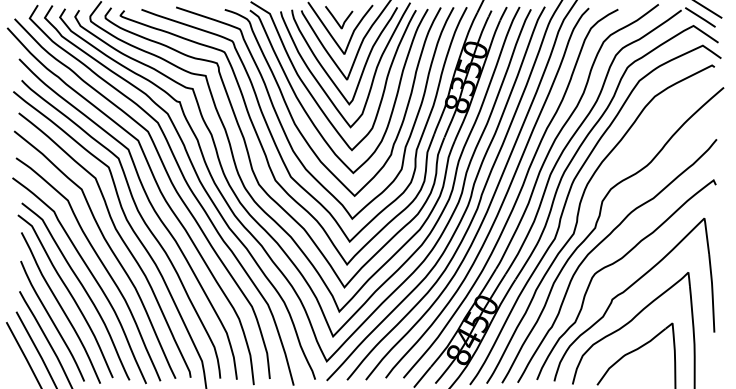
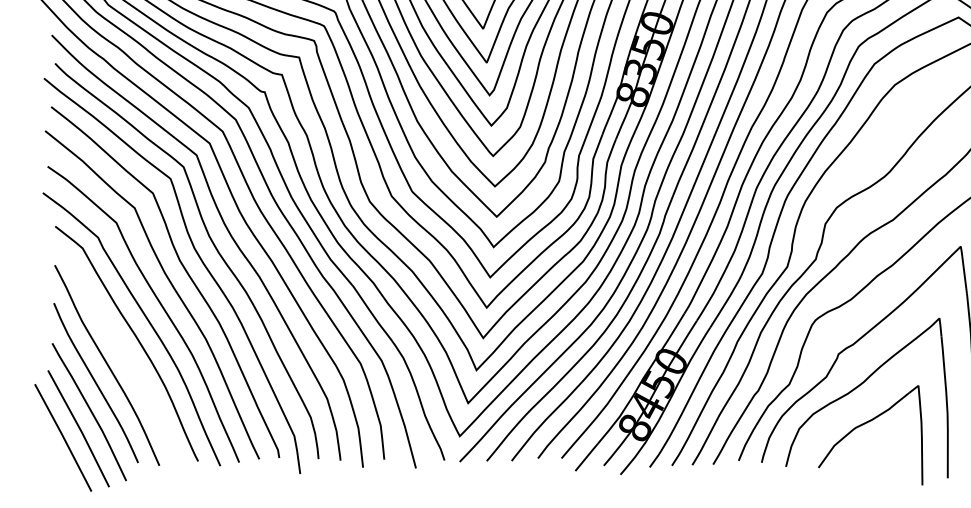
curve: (69, 294) -> (118, 347), removed

